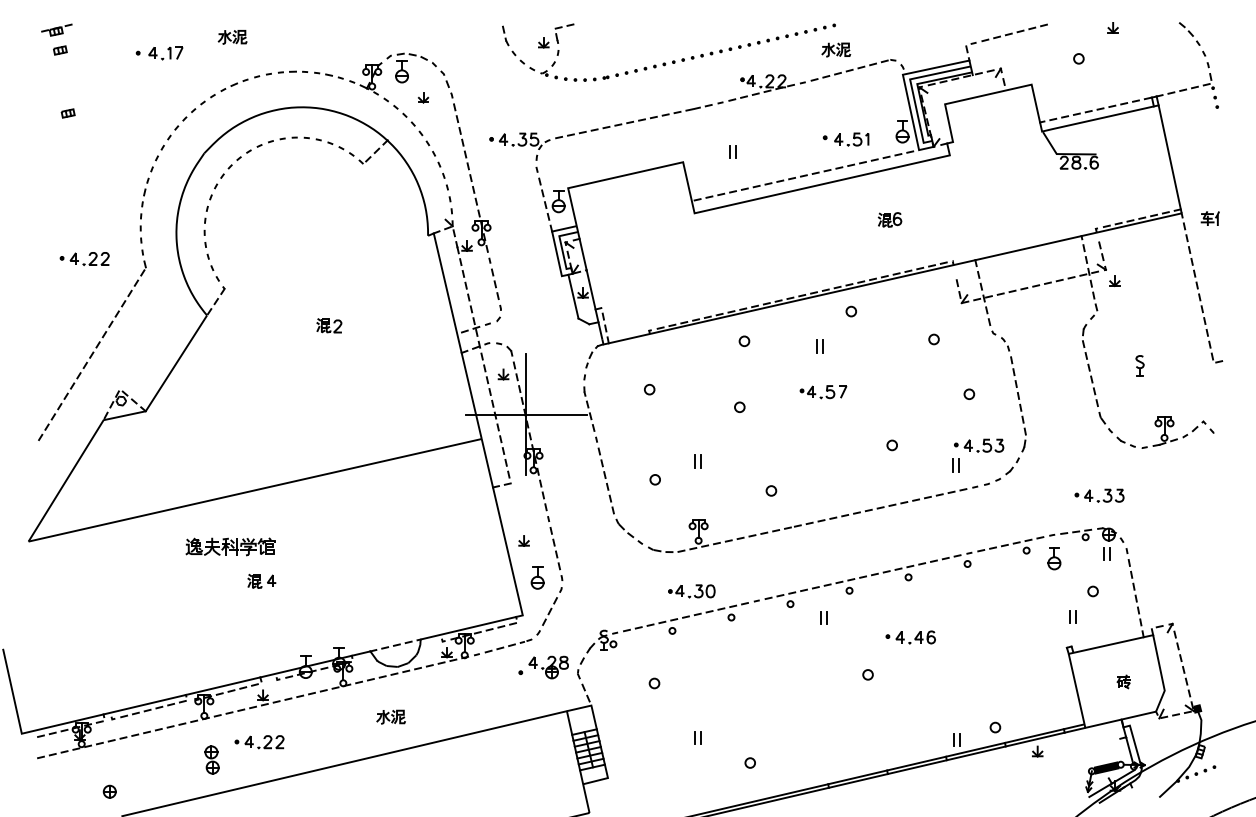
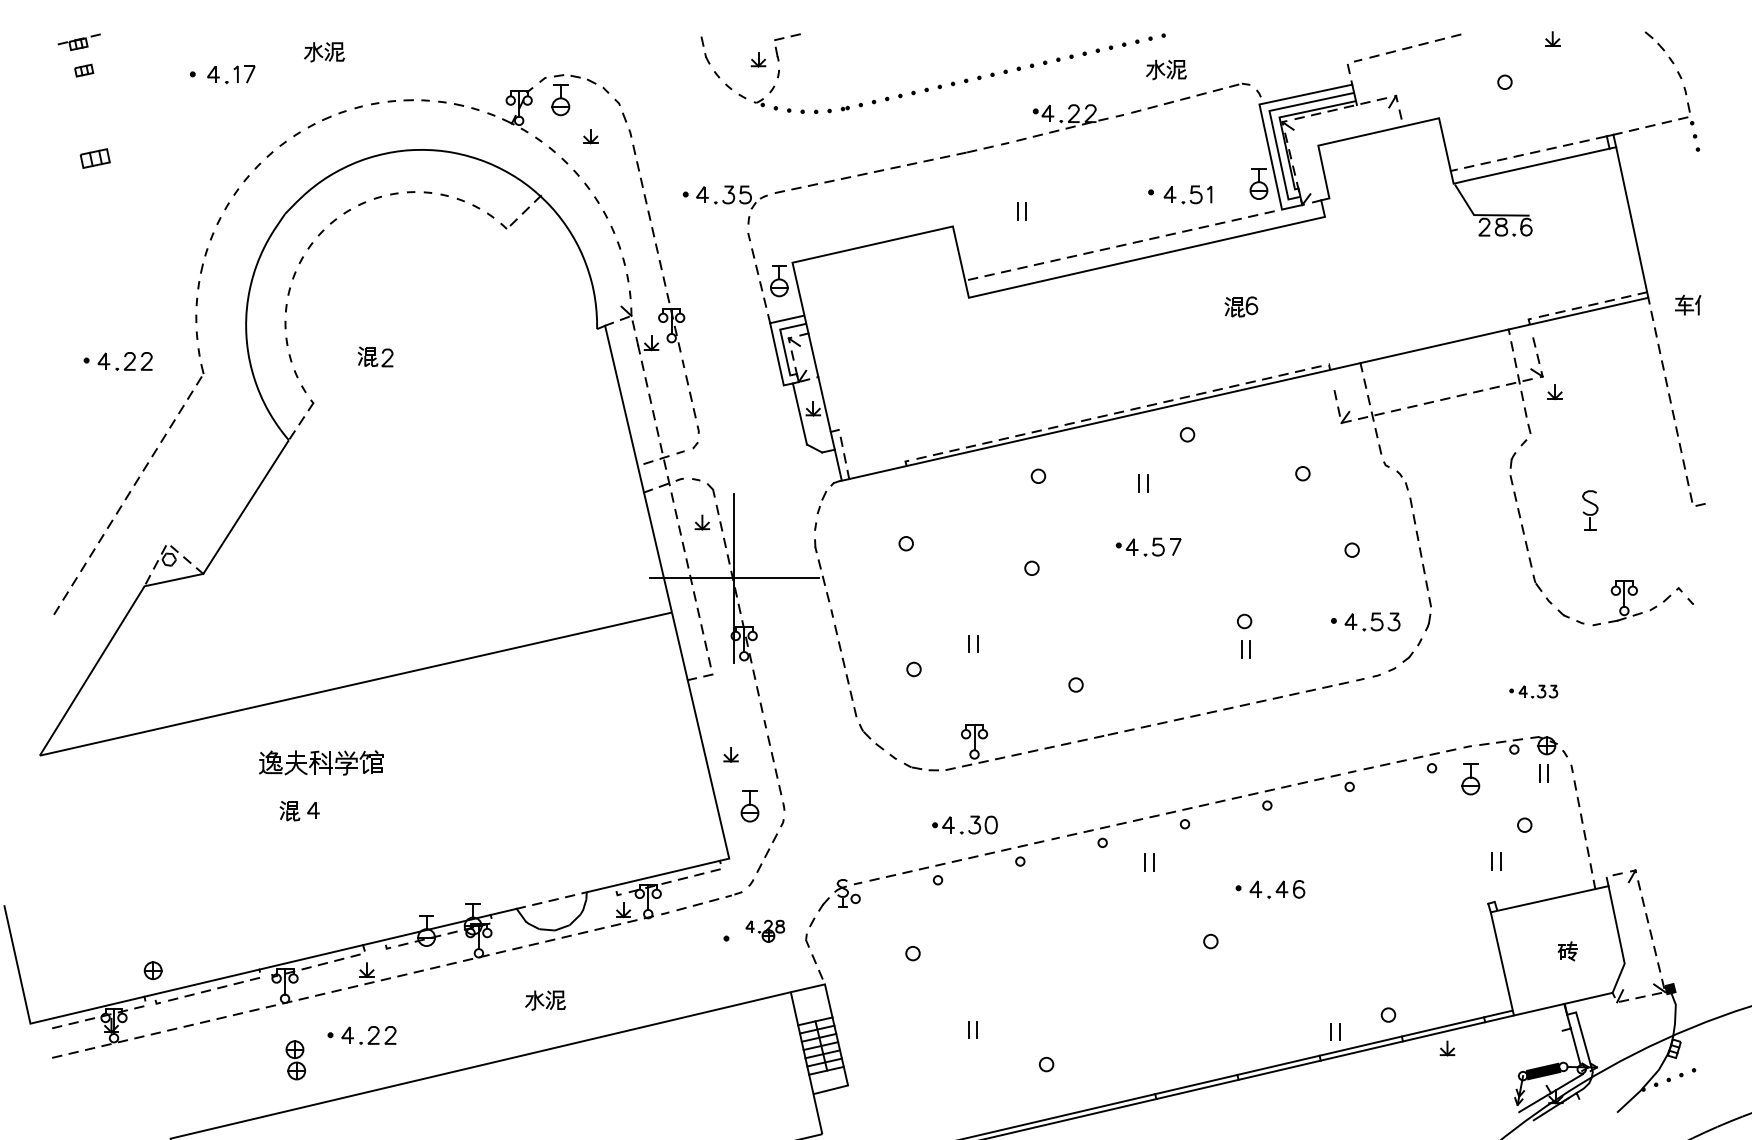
part: (67, 113) -> (94, 158), size x1.6
part: (329, 325) -> (375, 356), moved
part: (1139, 365) -> (1589, 510), size x1.4
part: (955, 465) -> (1244, 649), moved
part: (1099, 495) -> (1533, 691), size x0.7
part: (261, 580) -> (299, 809), moved
part: (548, 667) -> (765, 931), size x0.7
part: (109, 791) -> (152, 970), moved

